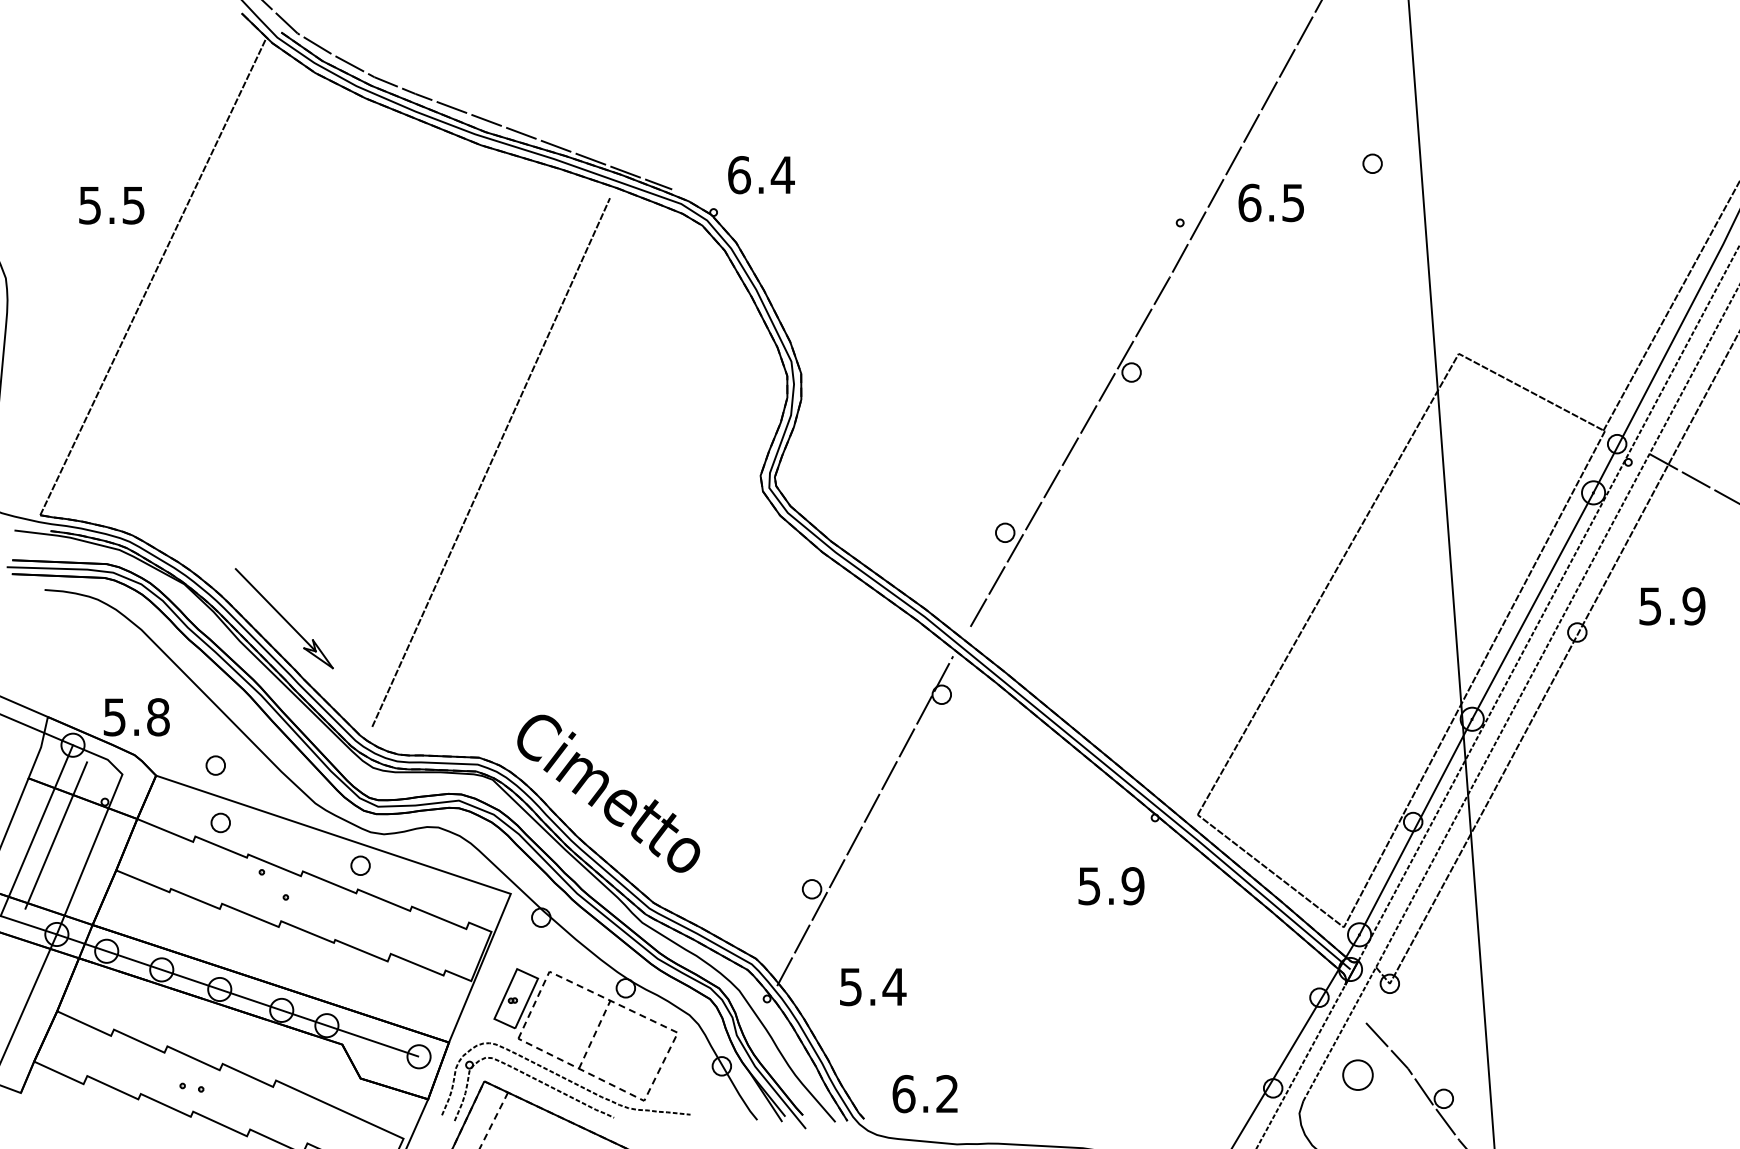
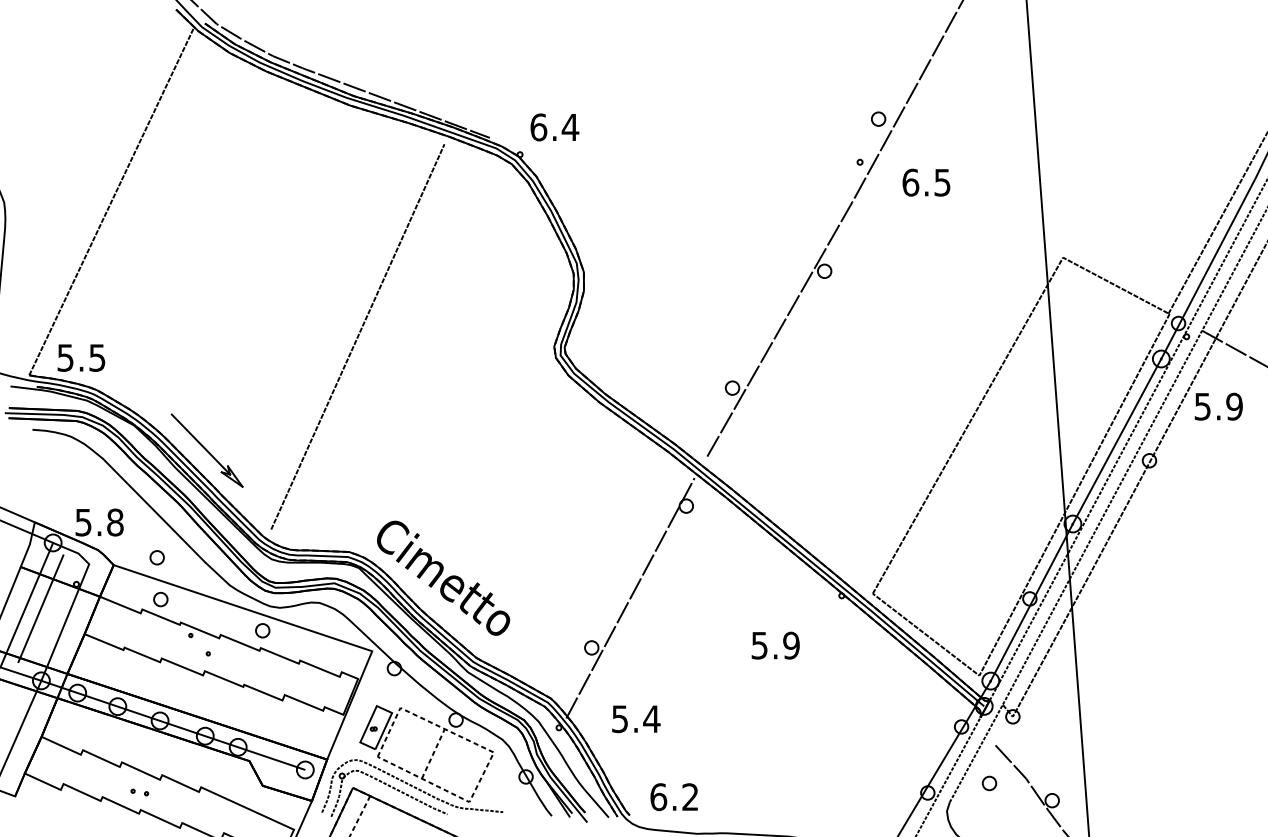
part: (1372, 163) -> (878, 118), moved
text: (1270, 202) -> (925, 182), moved
text: (111, 205) -> (81, 358), moved
text: (1672, 606) -> (1218, 406), moved
text: (1111, 886) -> (775, 645), moved
part: (1357, 1075) -> (989, 783), size x0.62

